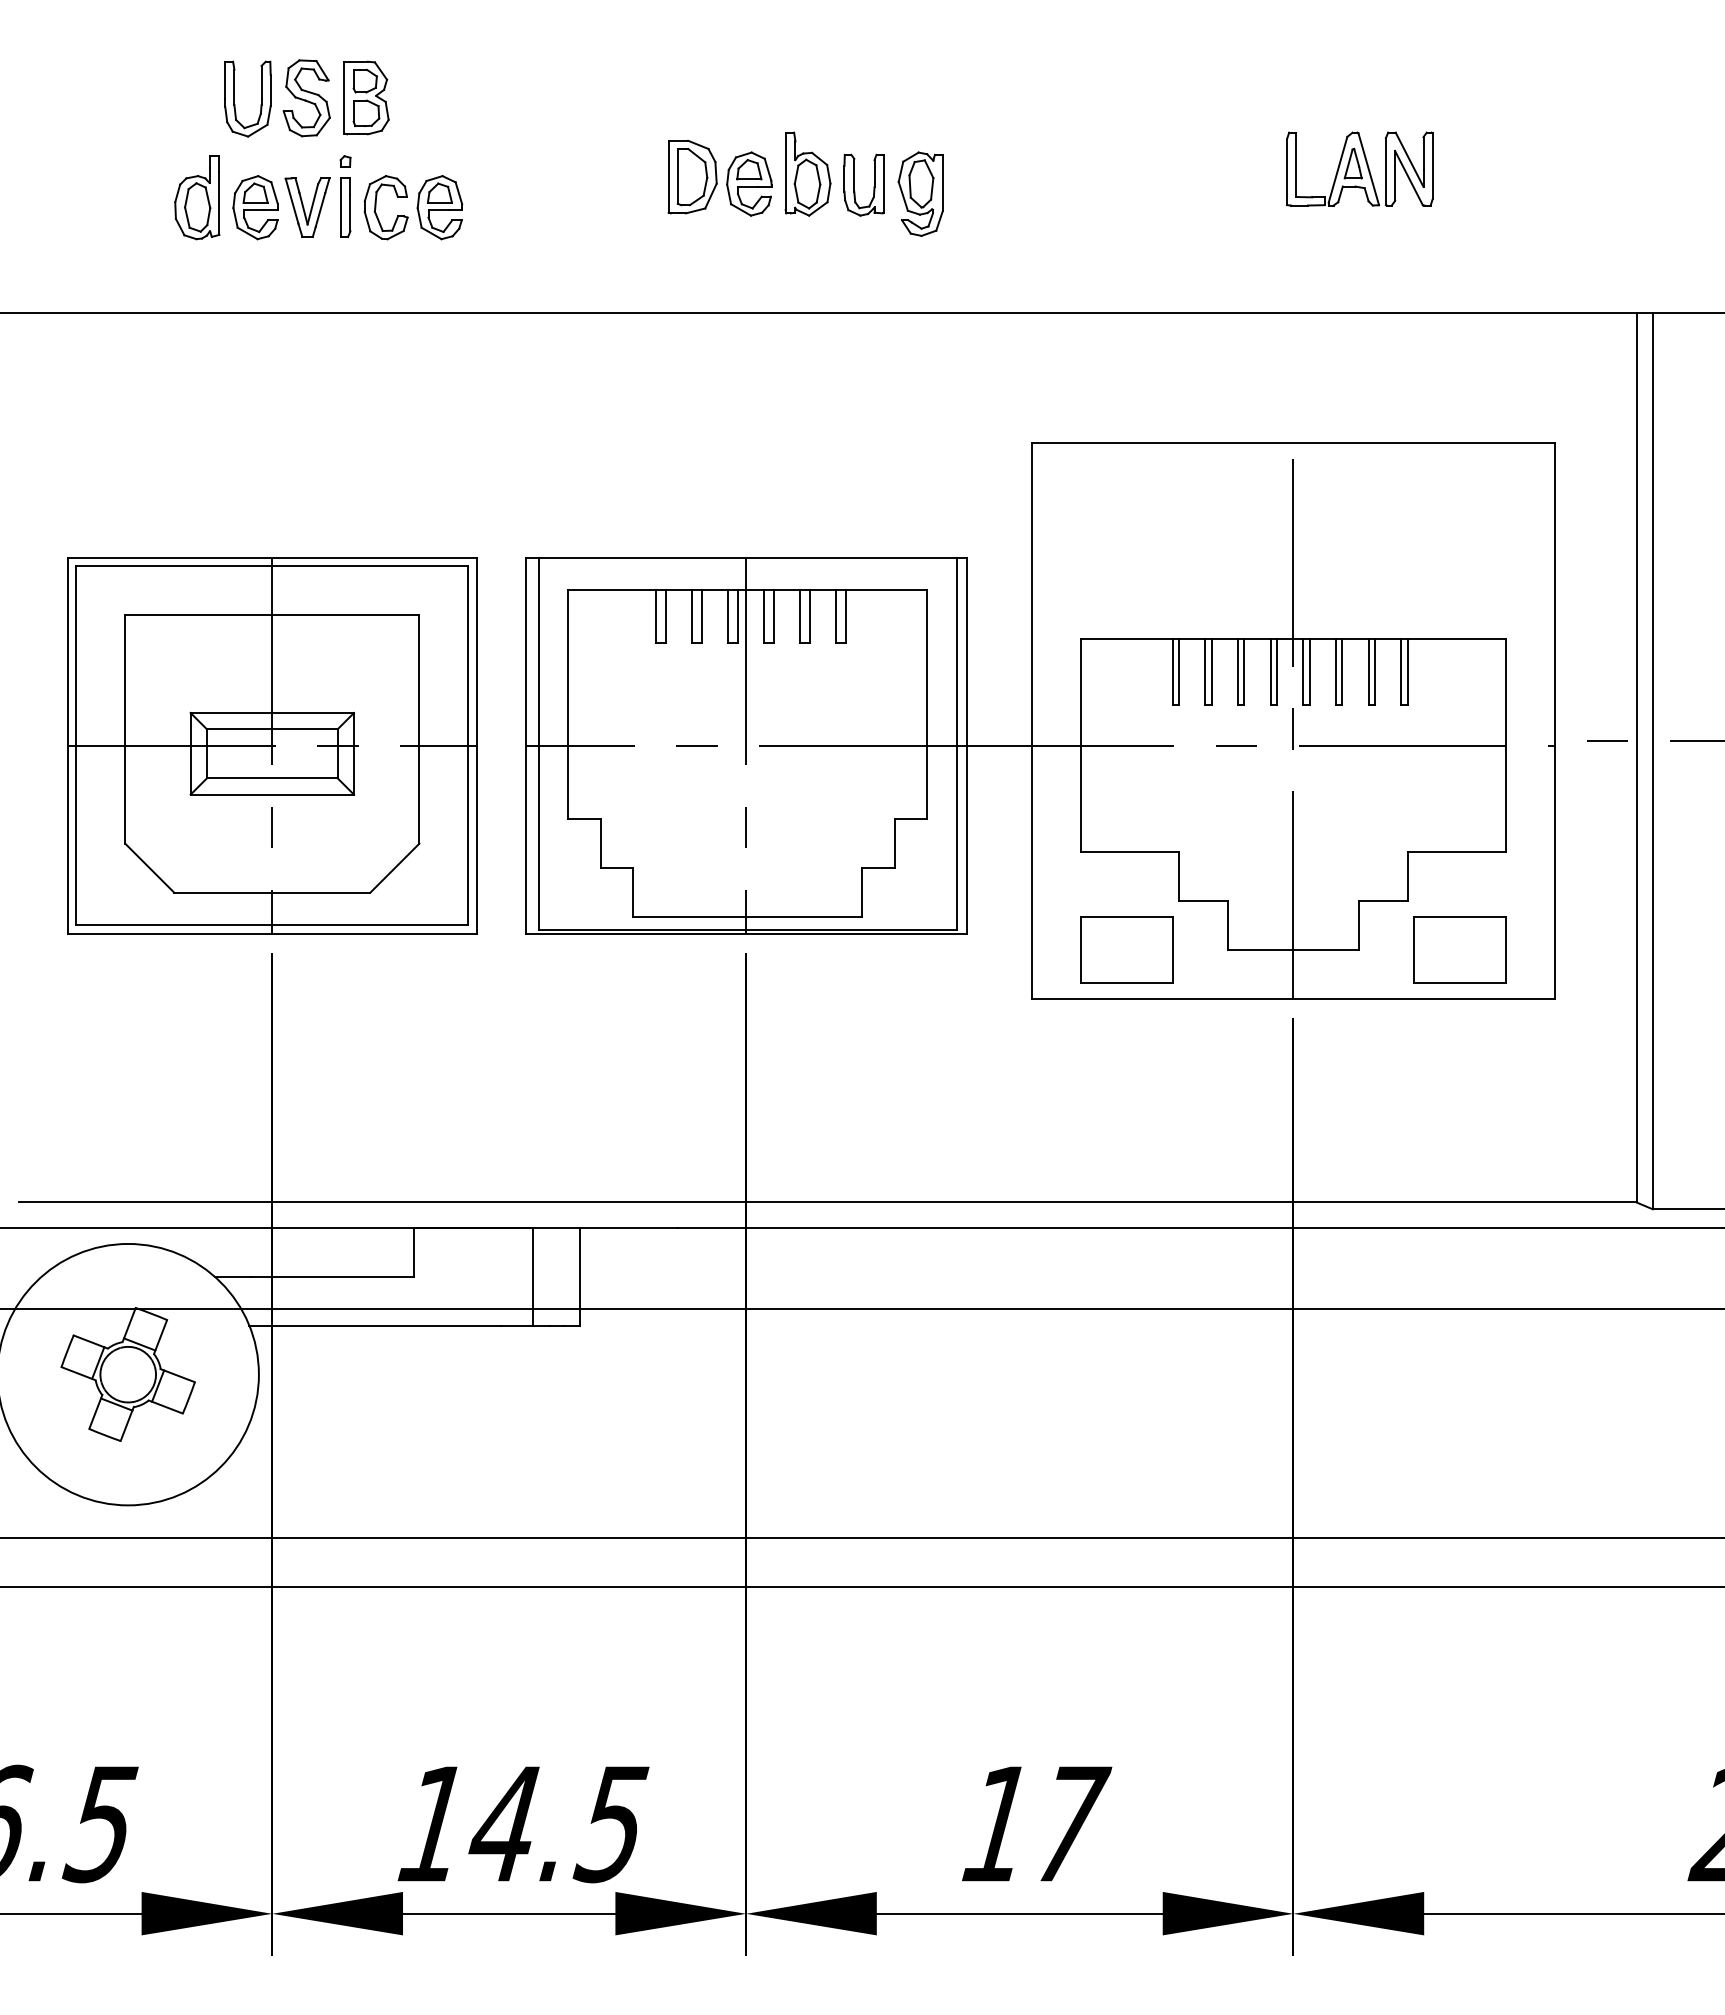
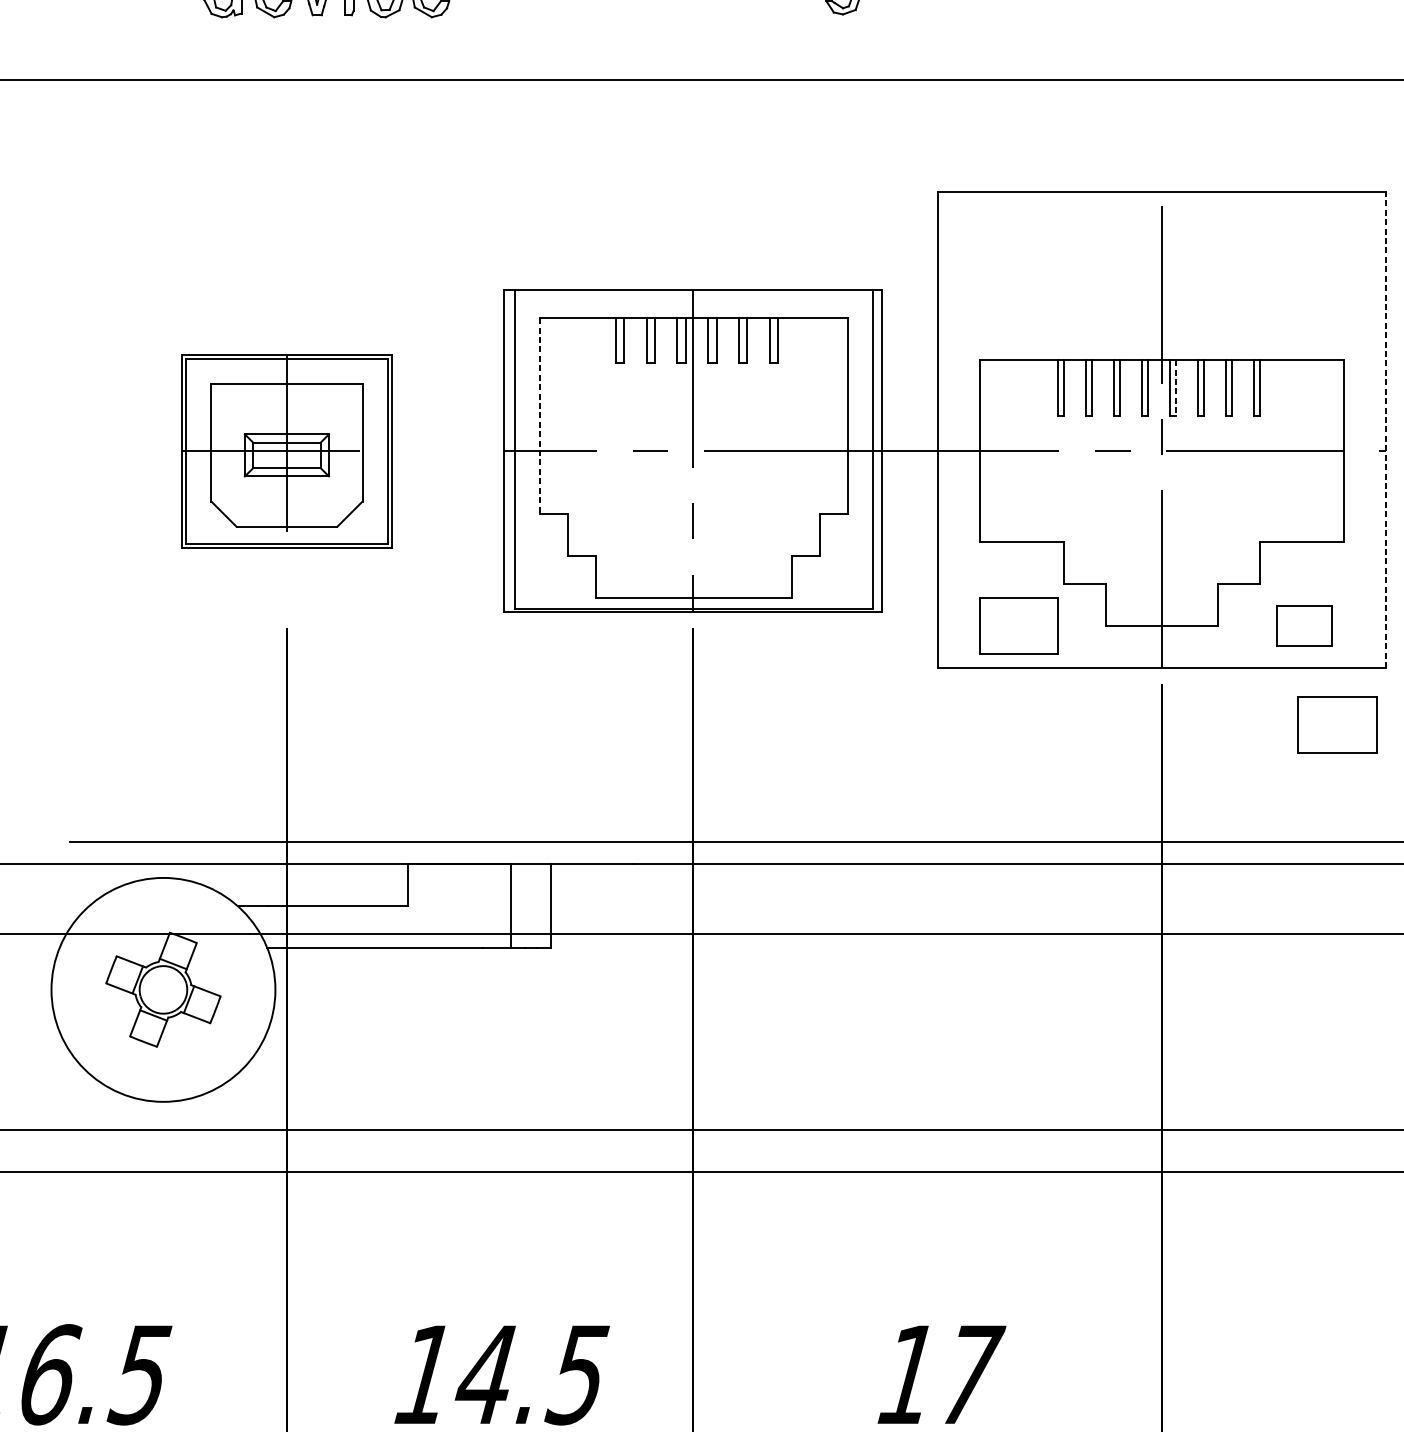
line: (1309, 672) -> (1175, 388), solid -> dashed
line: (568, 705) -> (540, 416), solid -> dashed
line: (1554, 721) -> (1385, 430), solid -> dashed
part: (272, 745) -> (287, 450), size x0.6
part: (1459, 949) -> (1303, 625), size x0.7
part: (1498, 1065) -> (1337, 725), added

